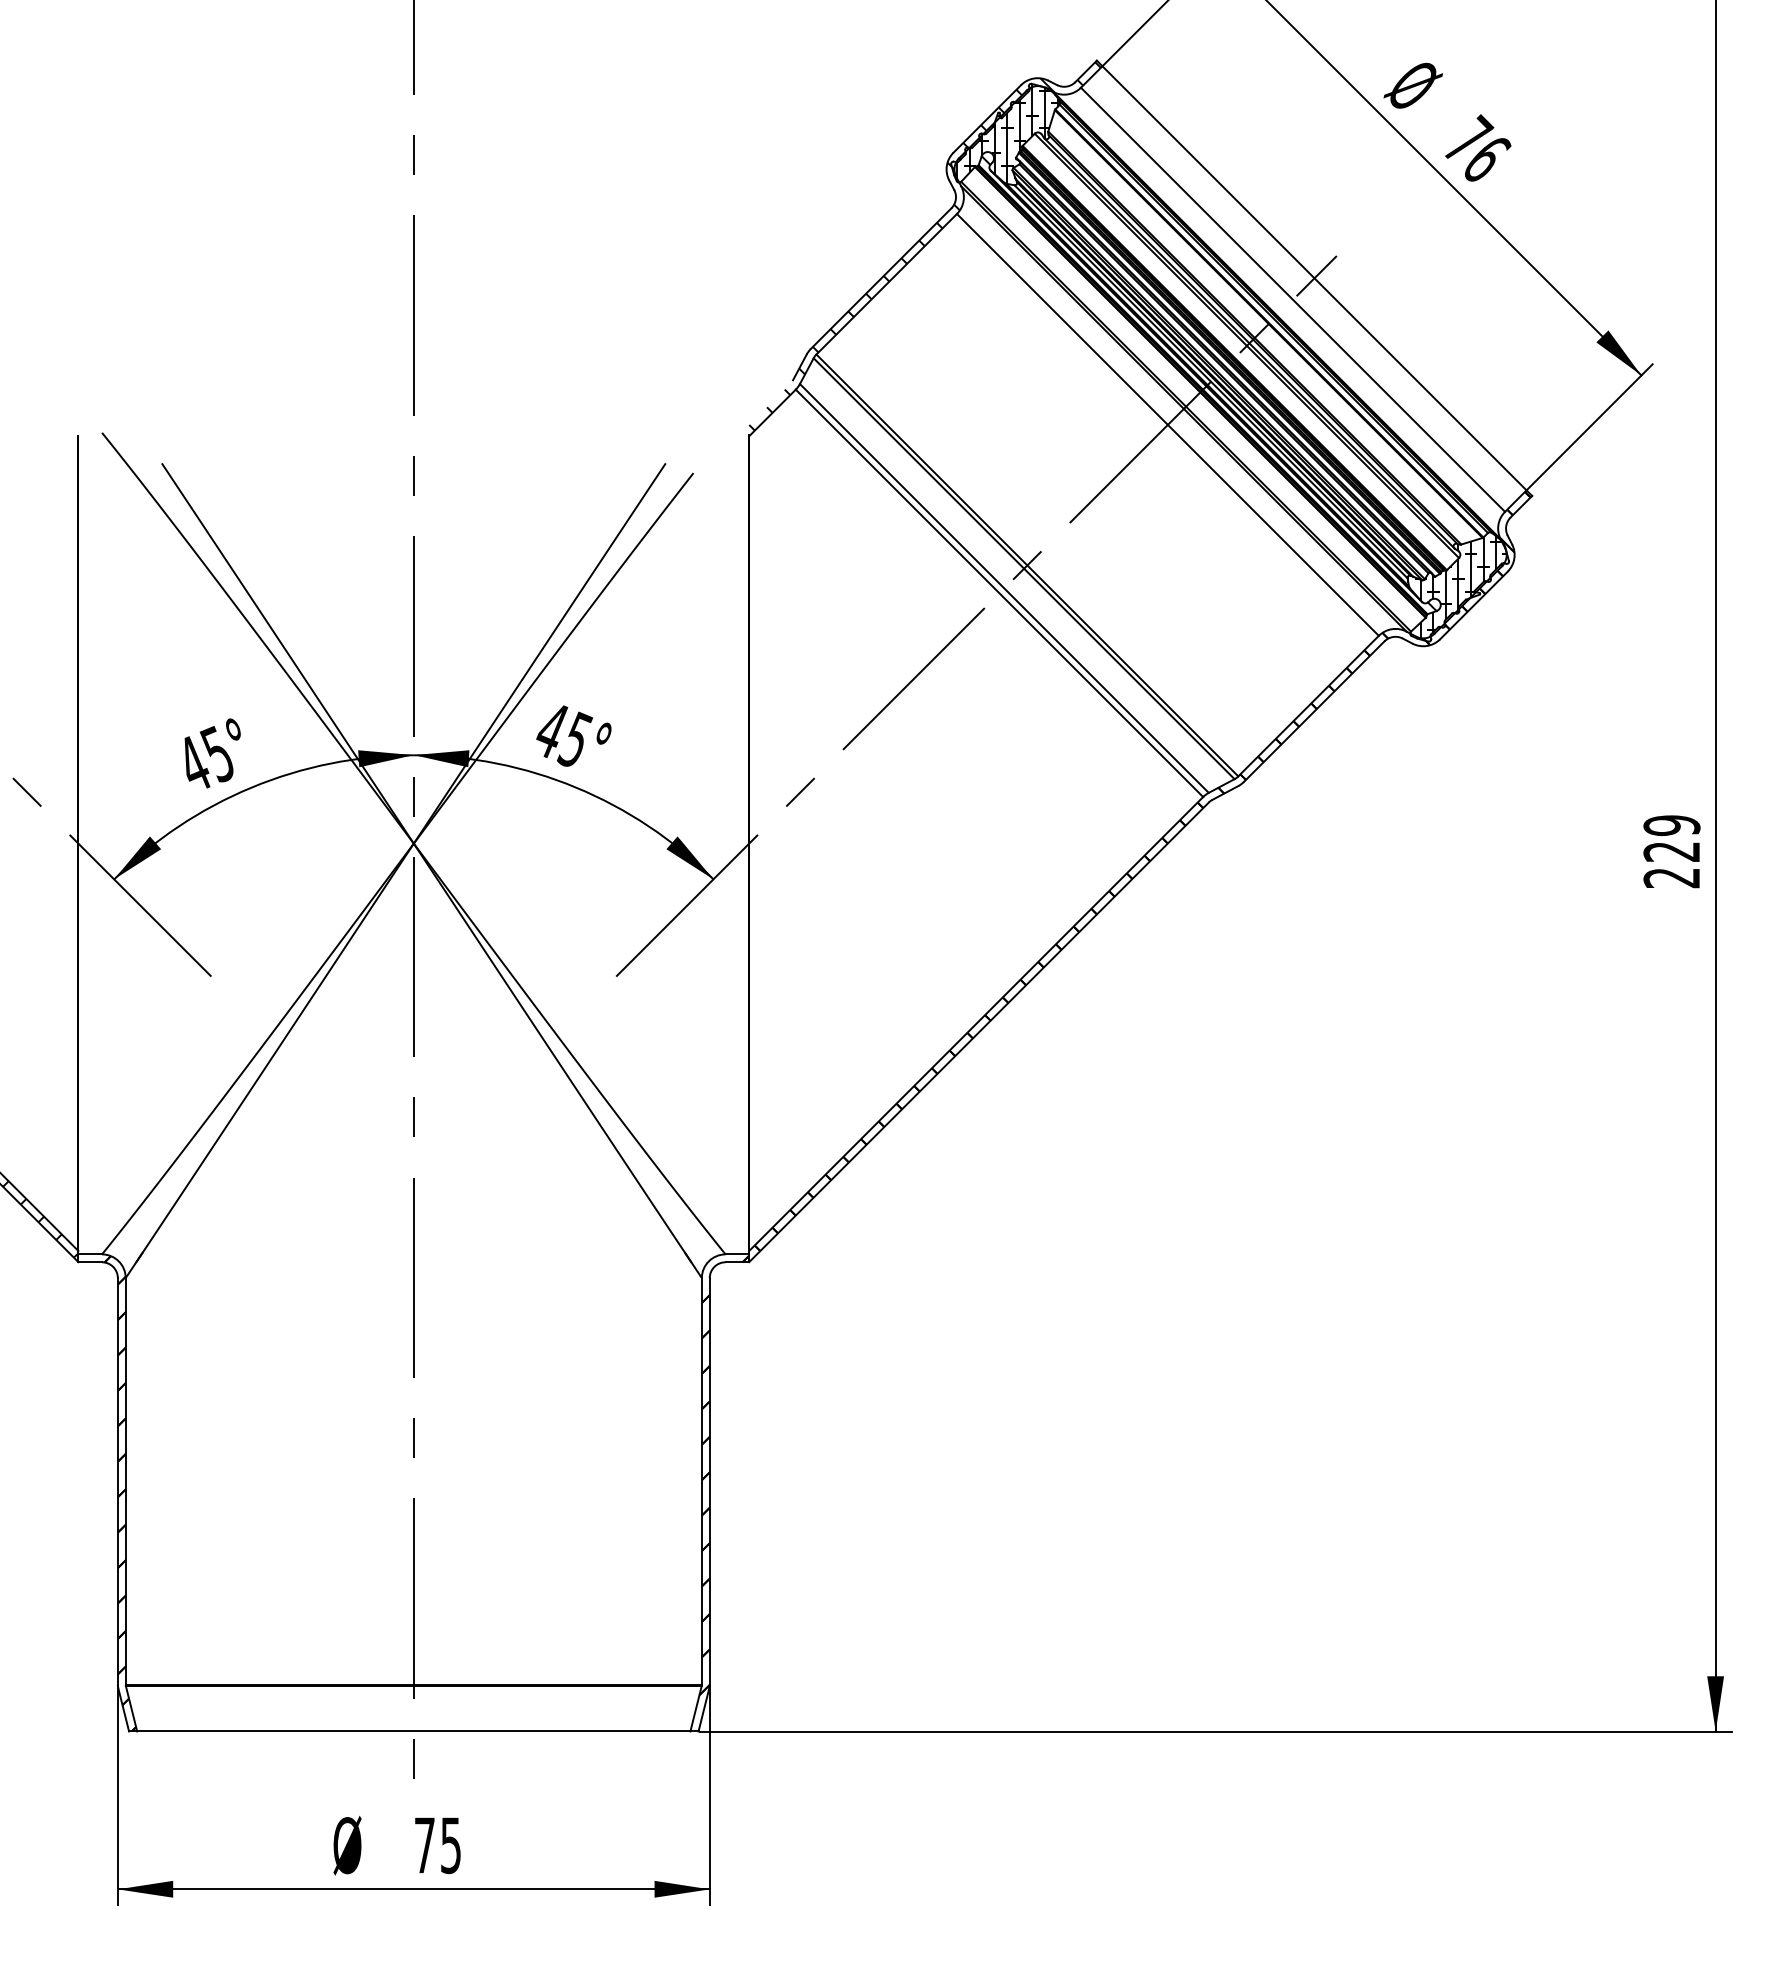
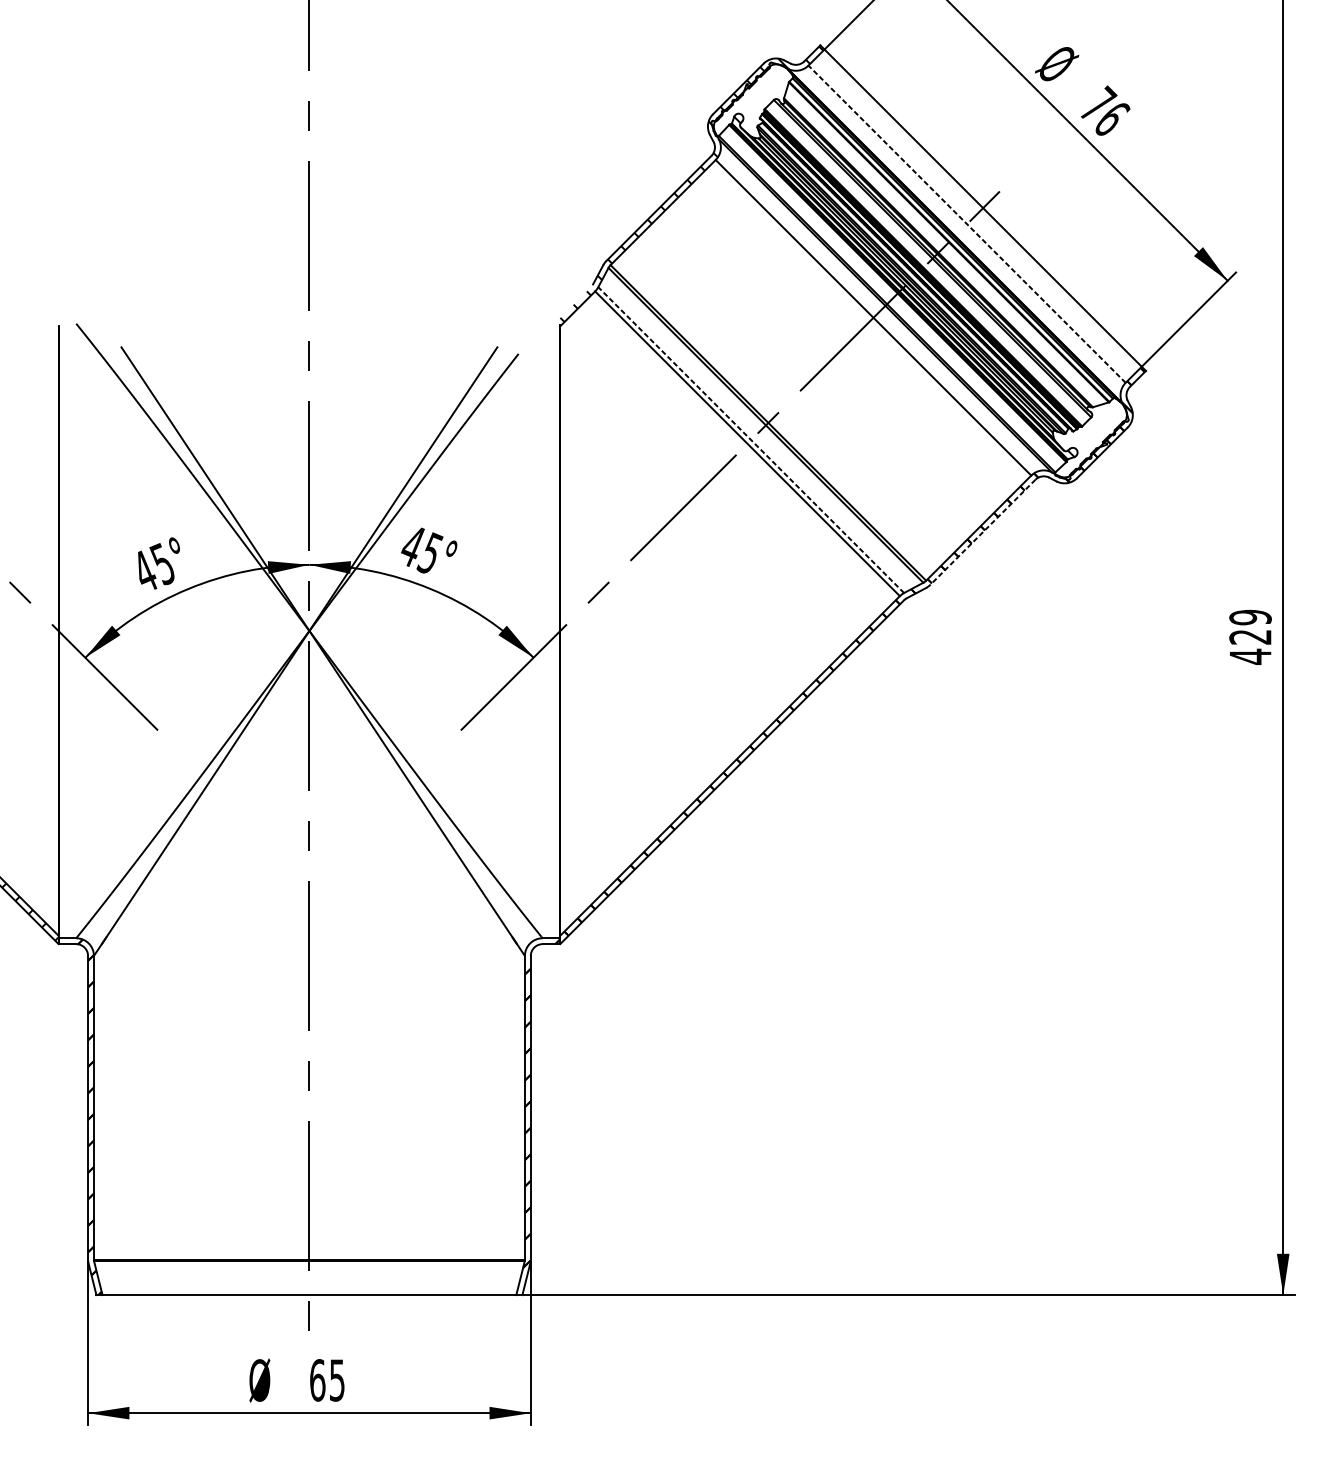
hatch: (1008, 134) -> (754, 100), removed
line: (1293, 299) -> (967, 223), solid -> dashed
hatch: (1458, 587) -> (1090, 439), removed
line: (1004, 588) -> (751, 440), solid -> dashed
line: (1313, 712) -> (982, 532), solid -> dashed
text: (1671, 878) -> (1250, 657), 229 -> 429
text: (424, 1845) -> (317, 1380), 75 -> 65

